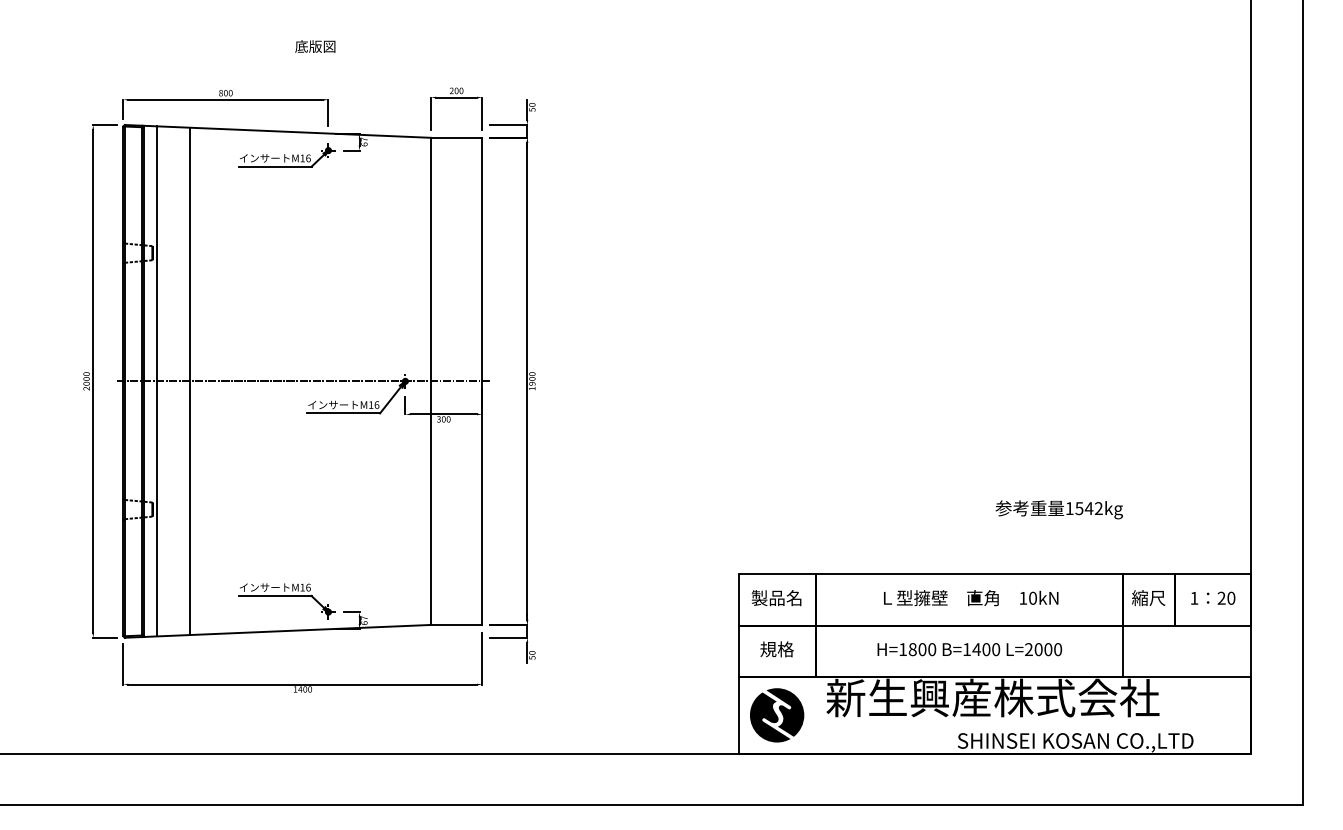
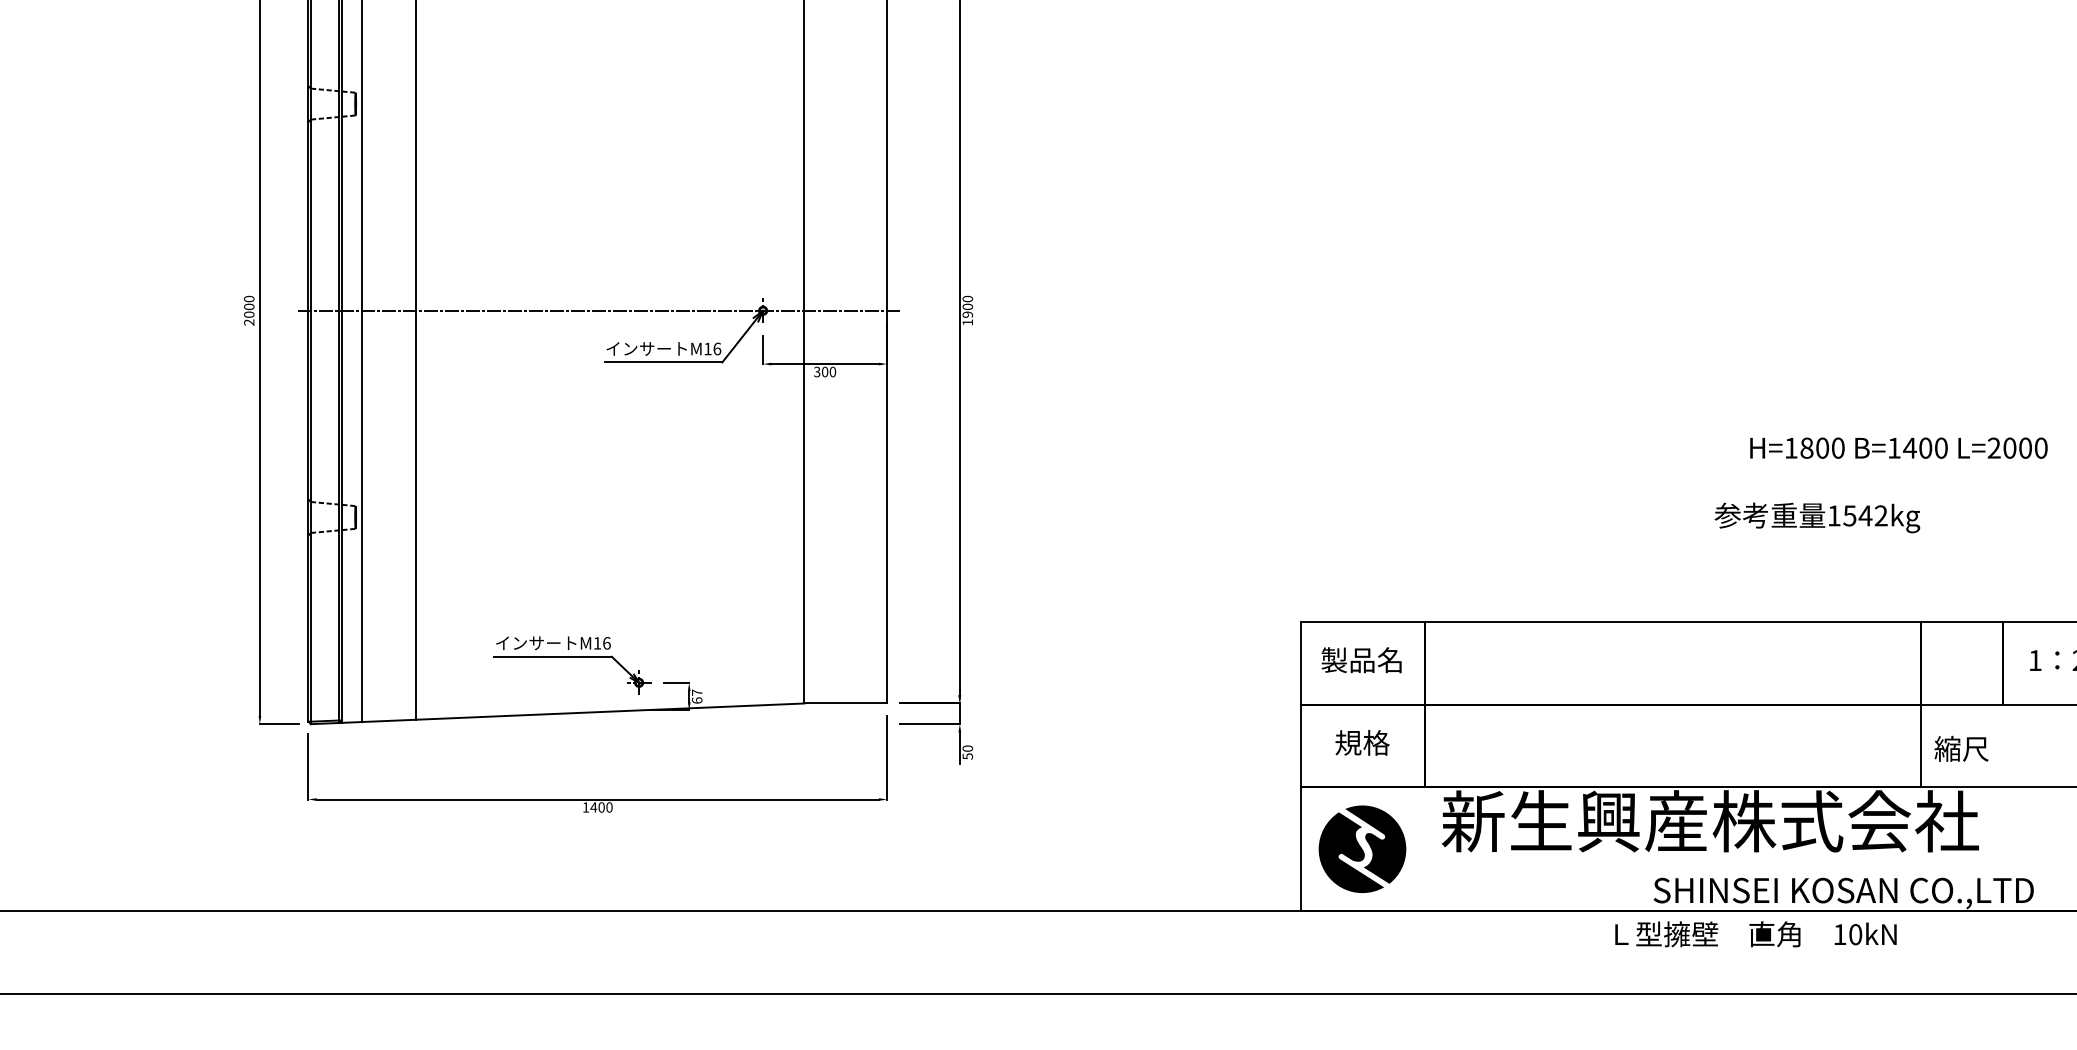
text: (971, 598) -> (1756, 934), moved
text: (1148, 598) -> (1961, 749), moved
text: (969, 649) -> (1898, 448), moved

